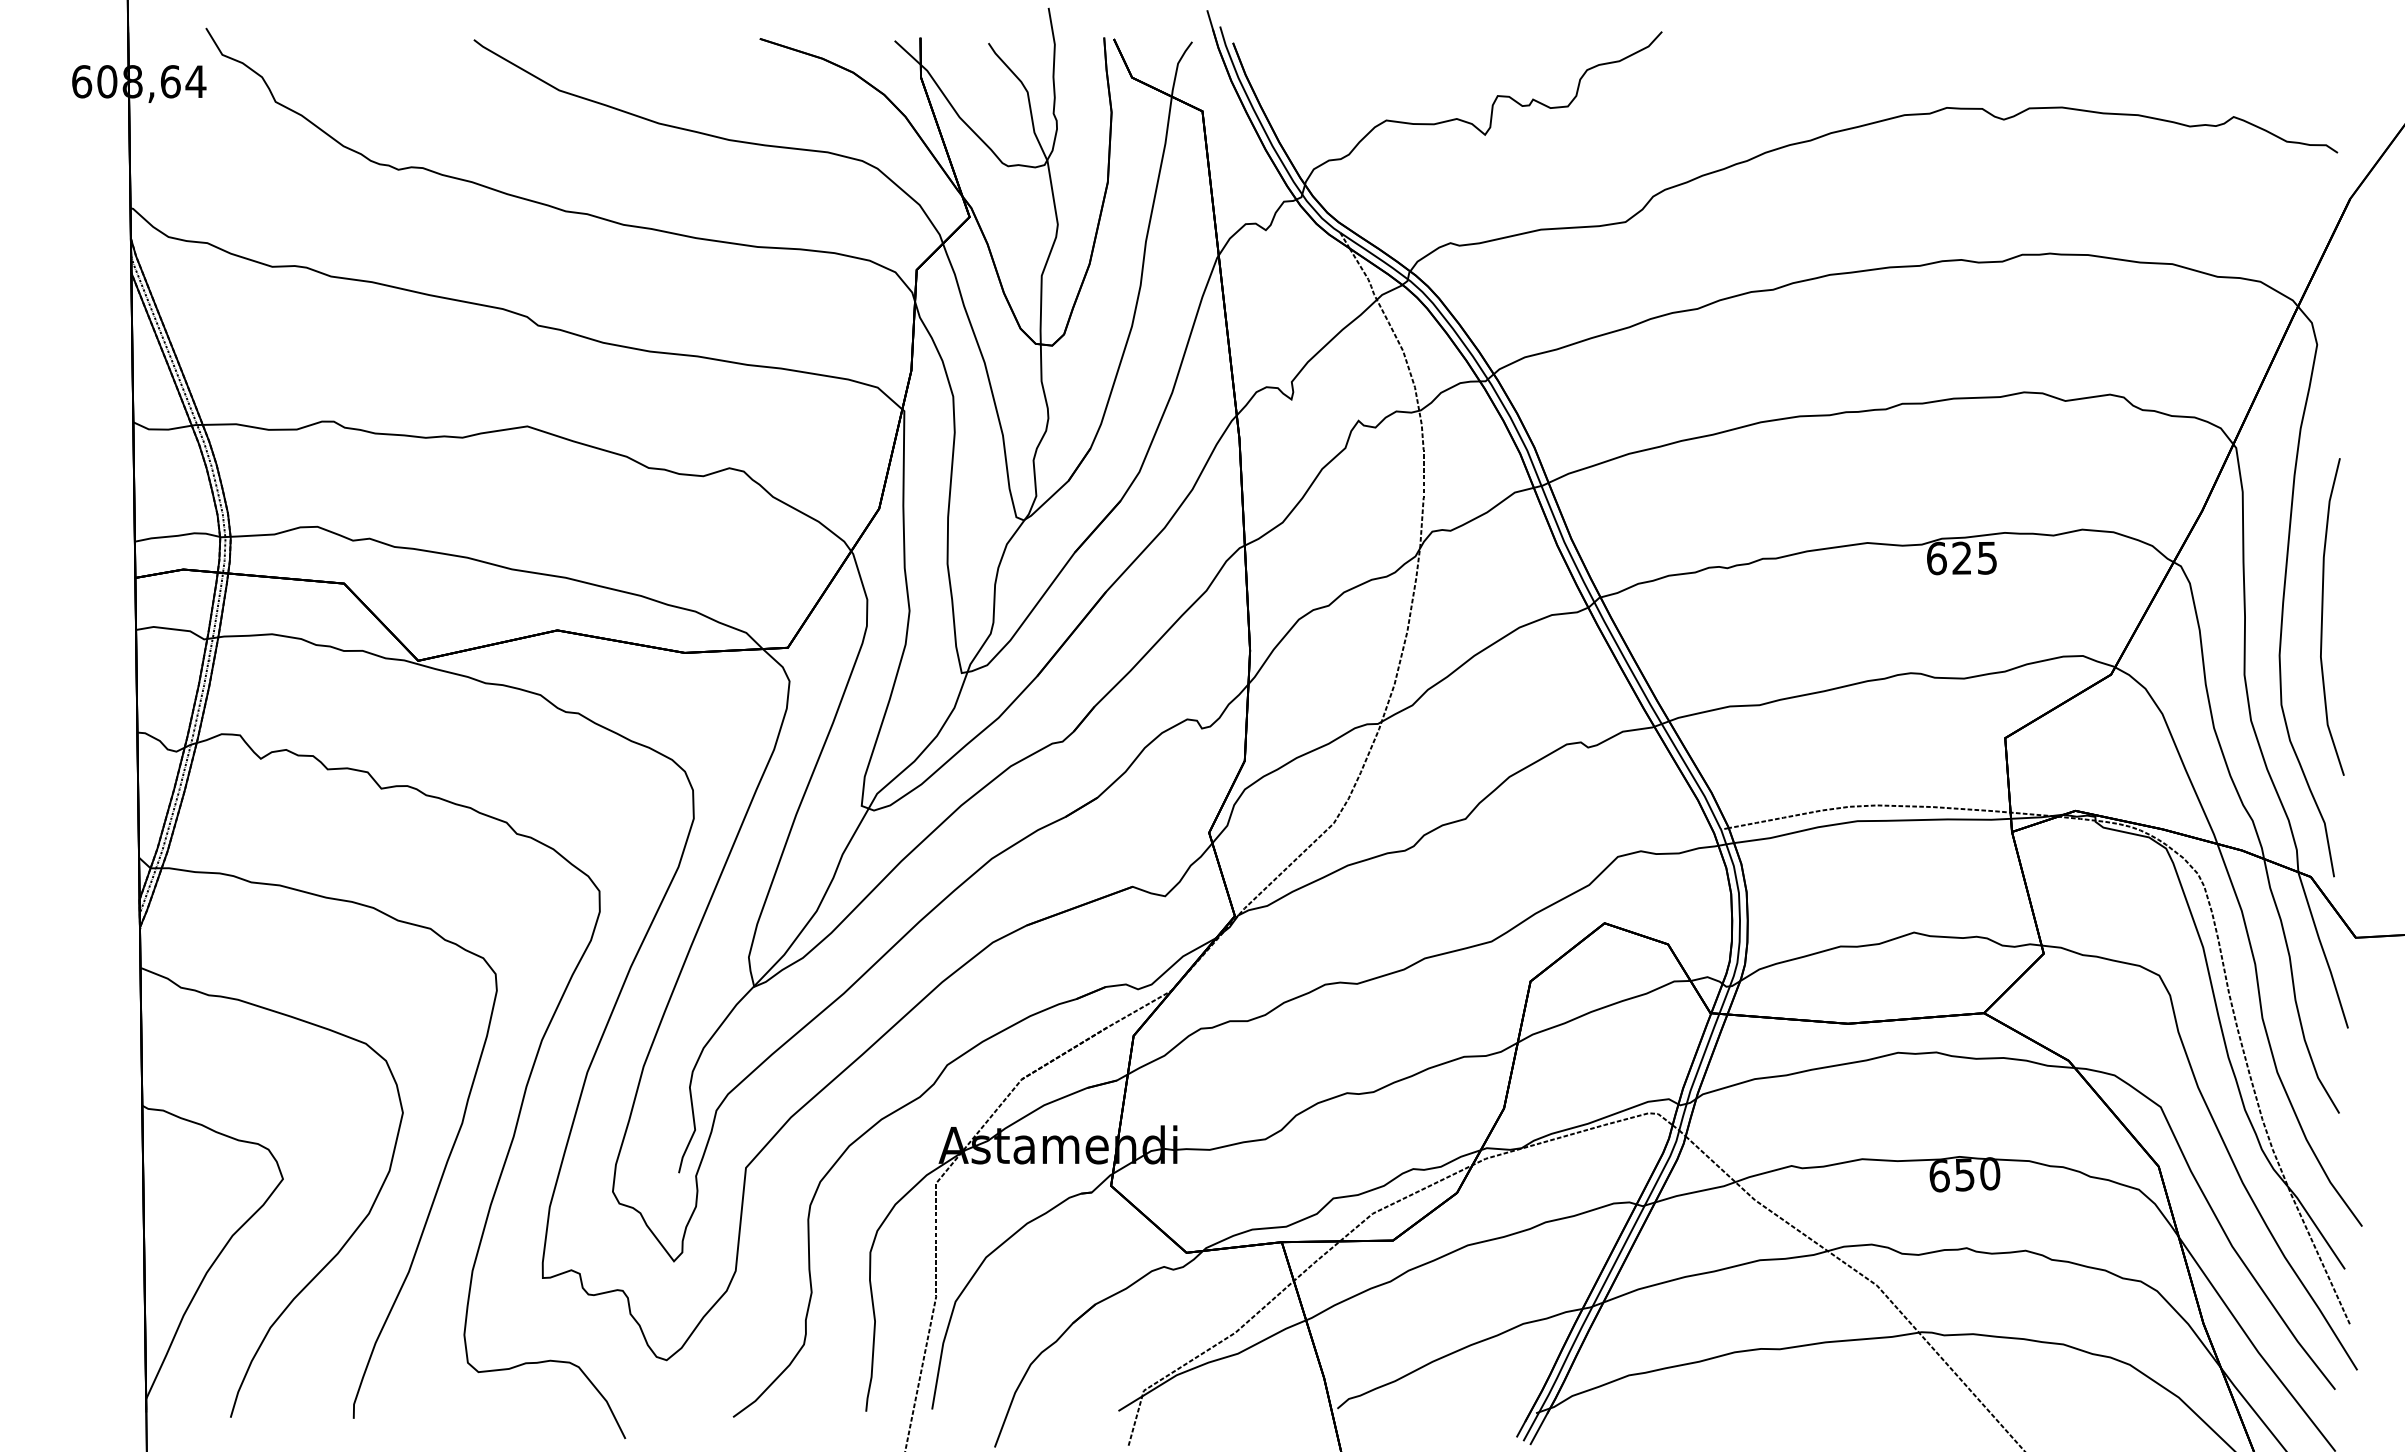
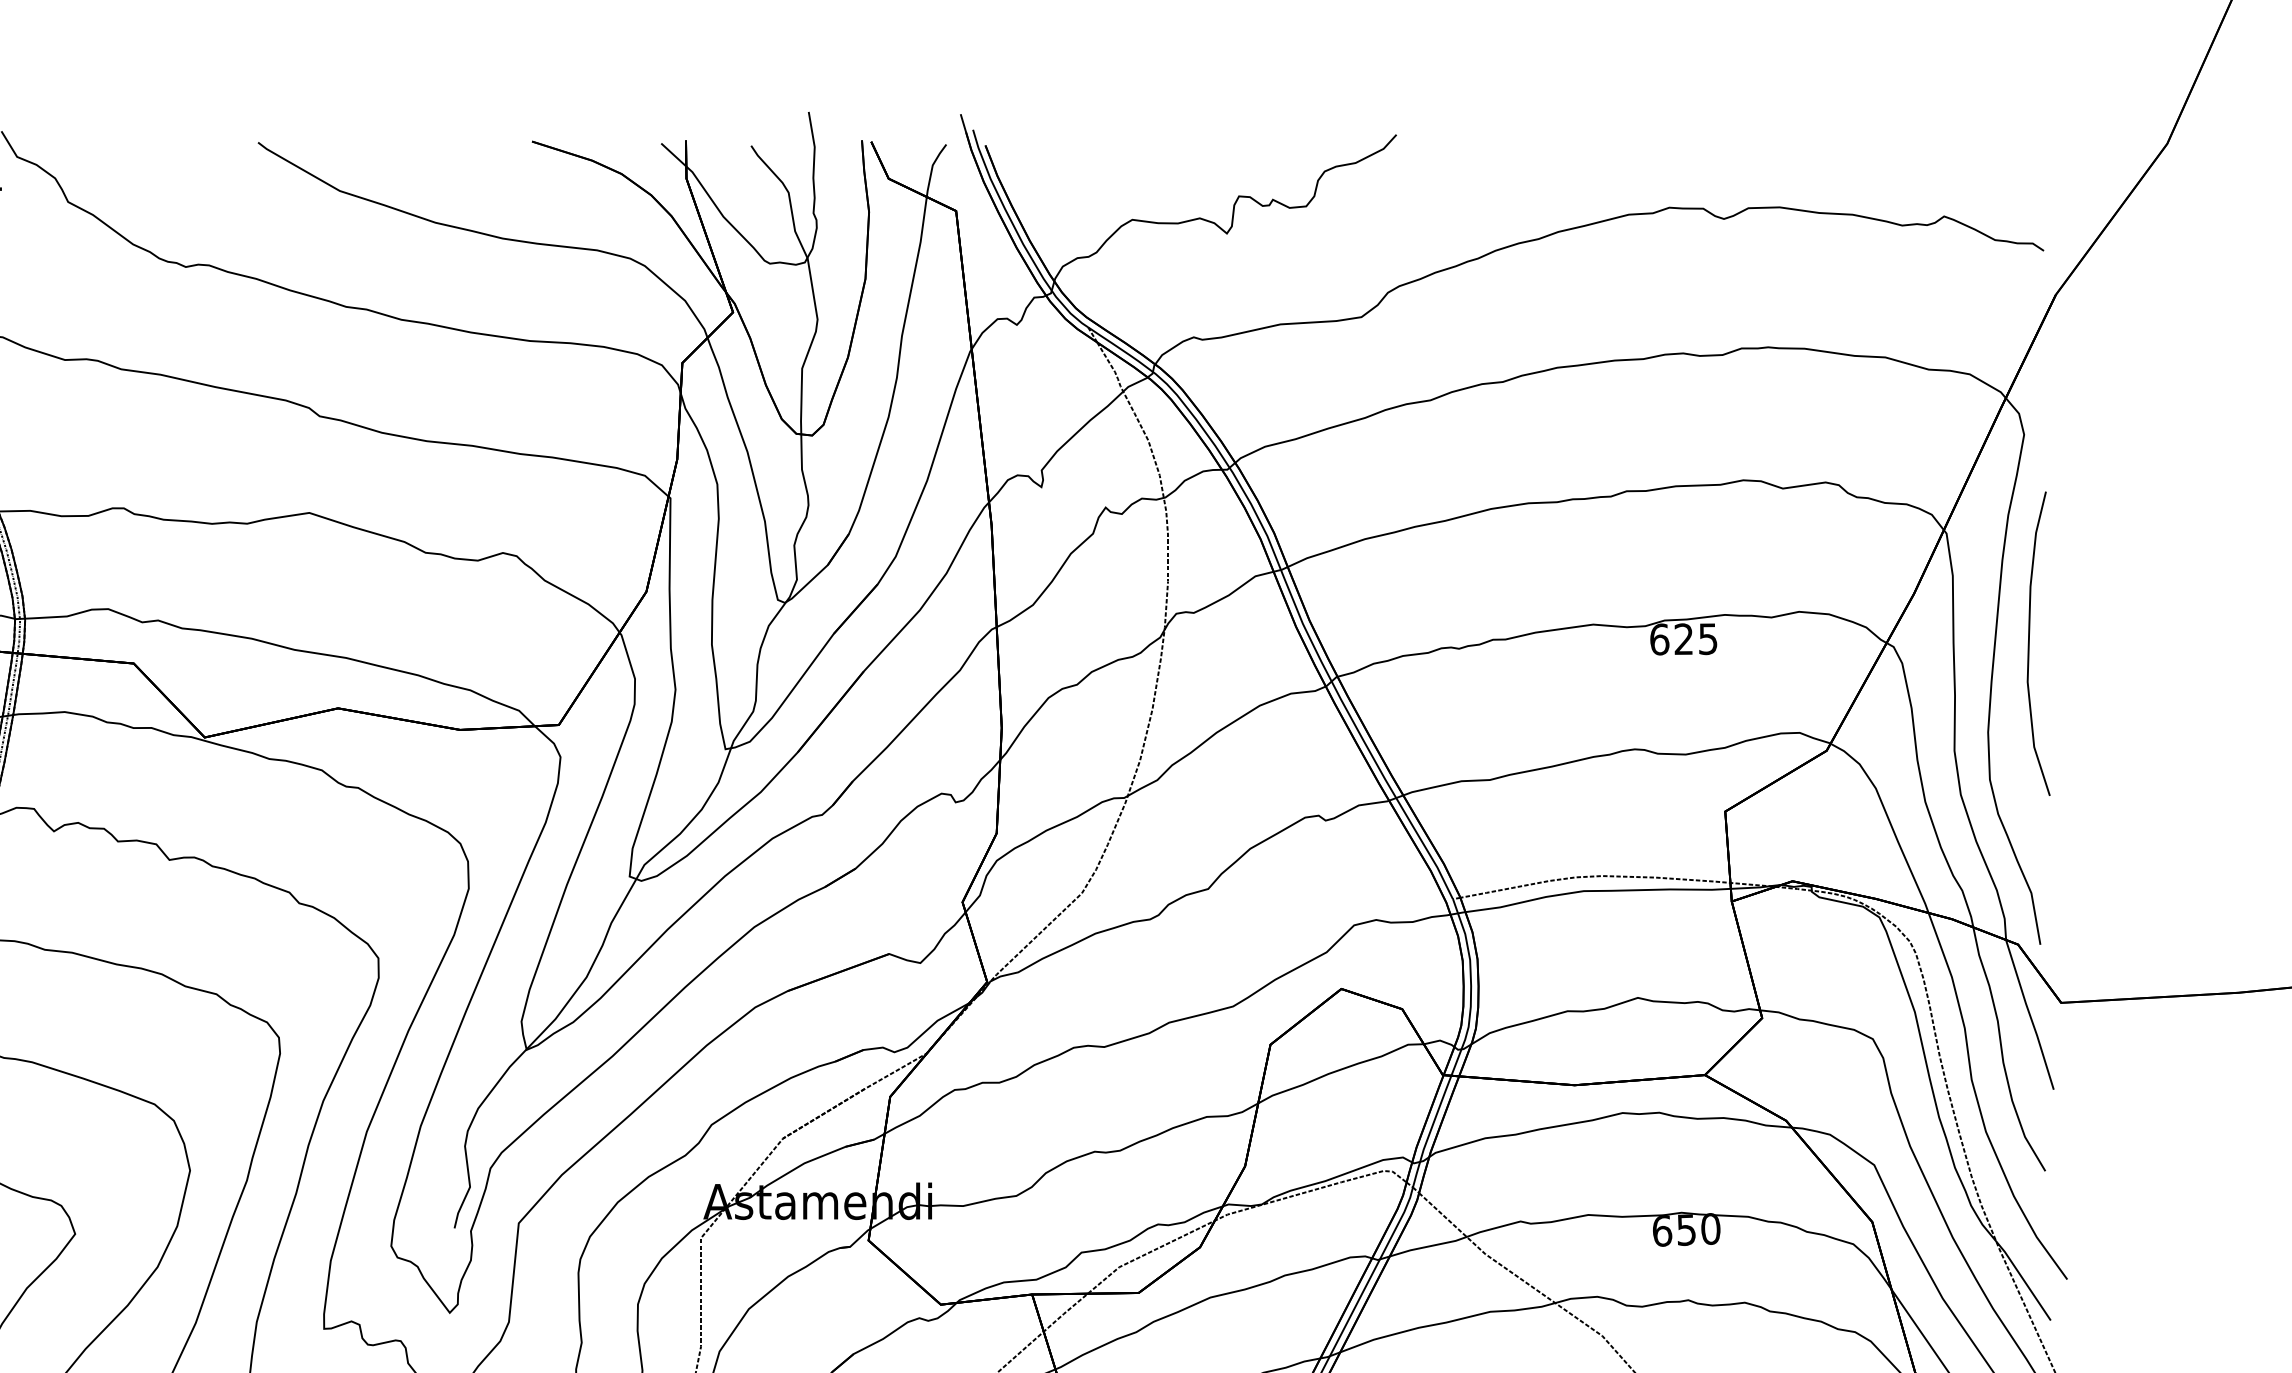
curve: (2323, 613) -> (2030, 640), moved

